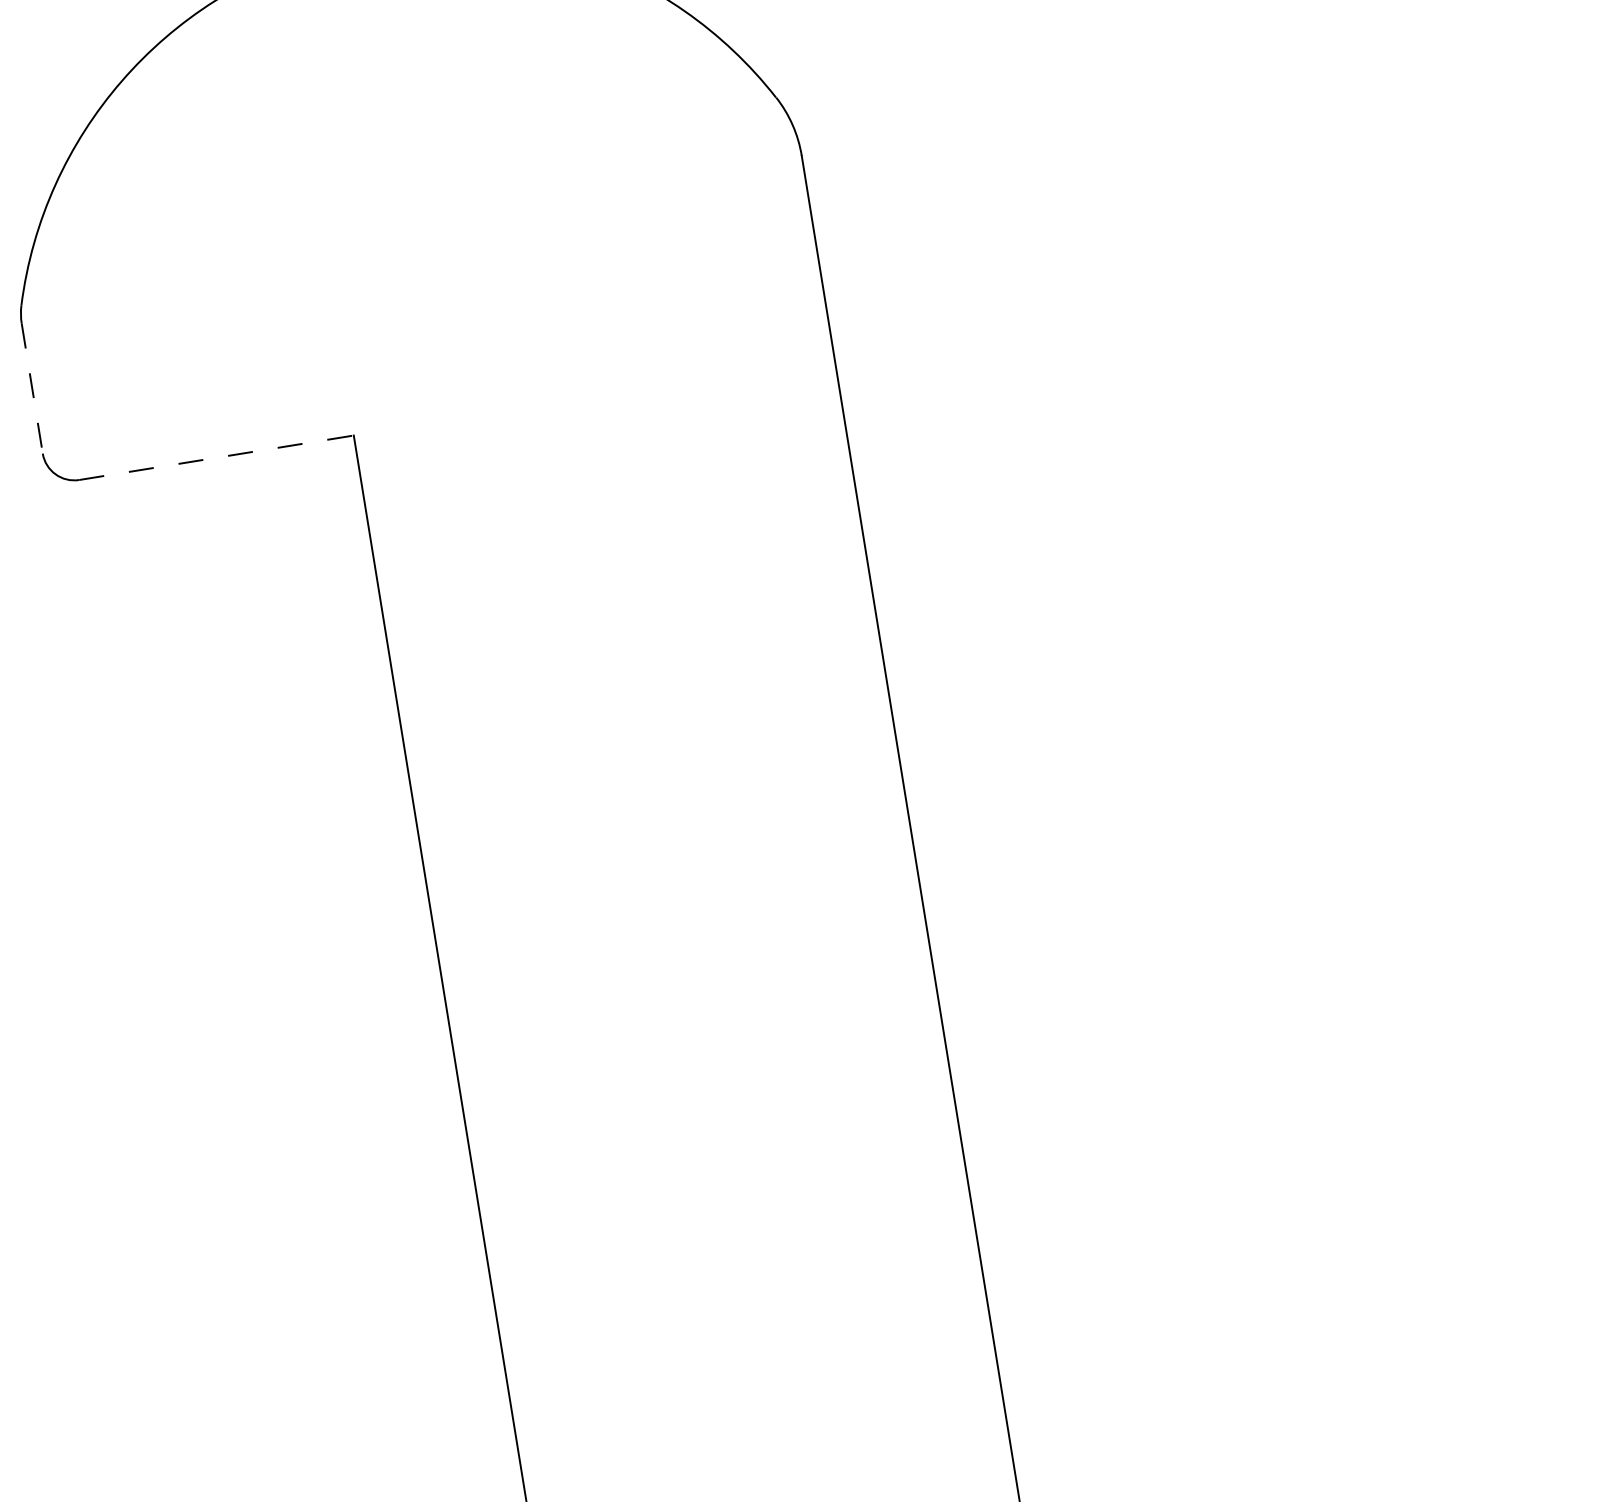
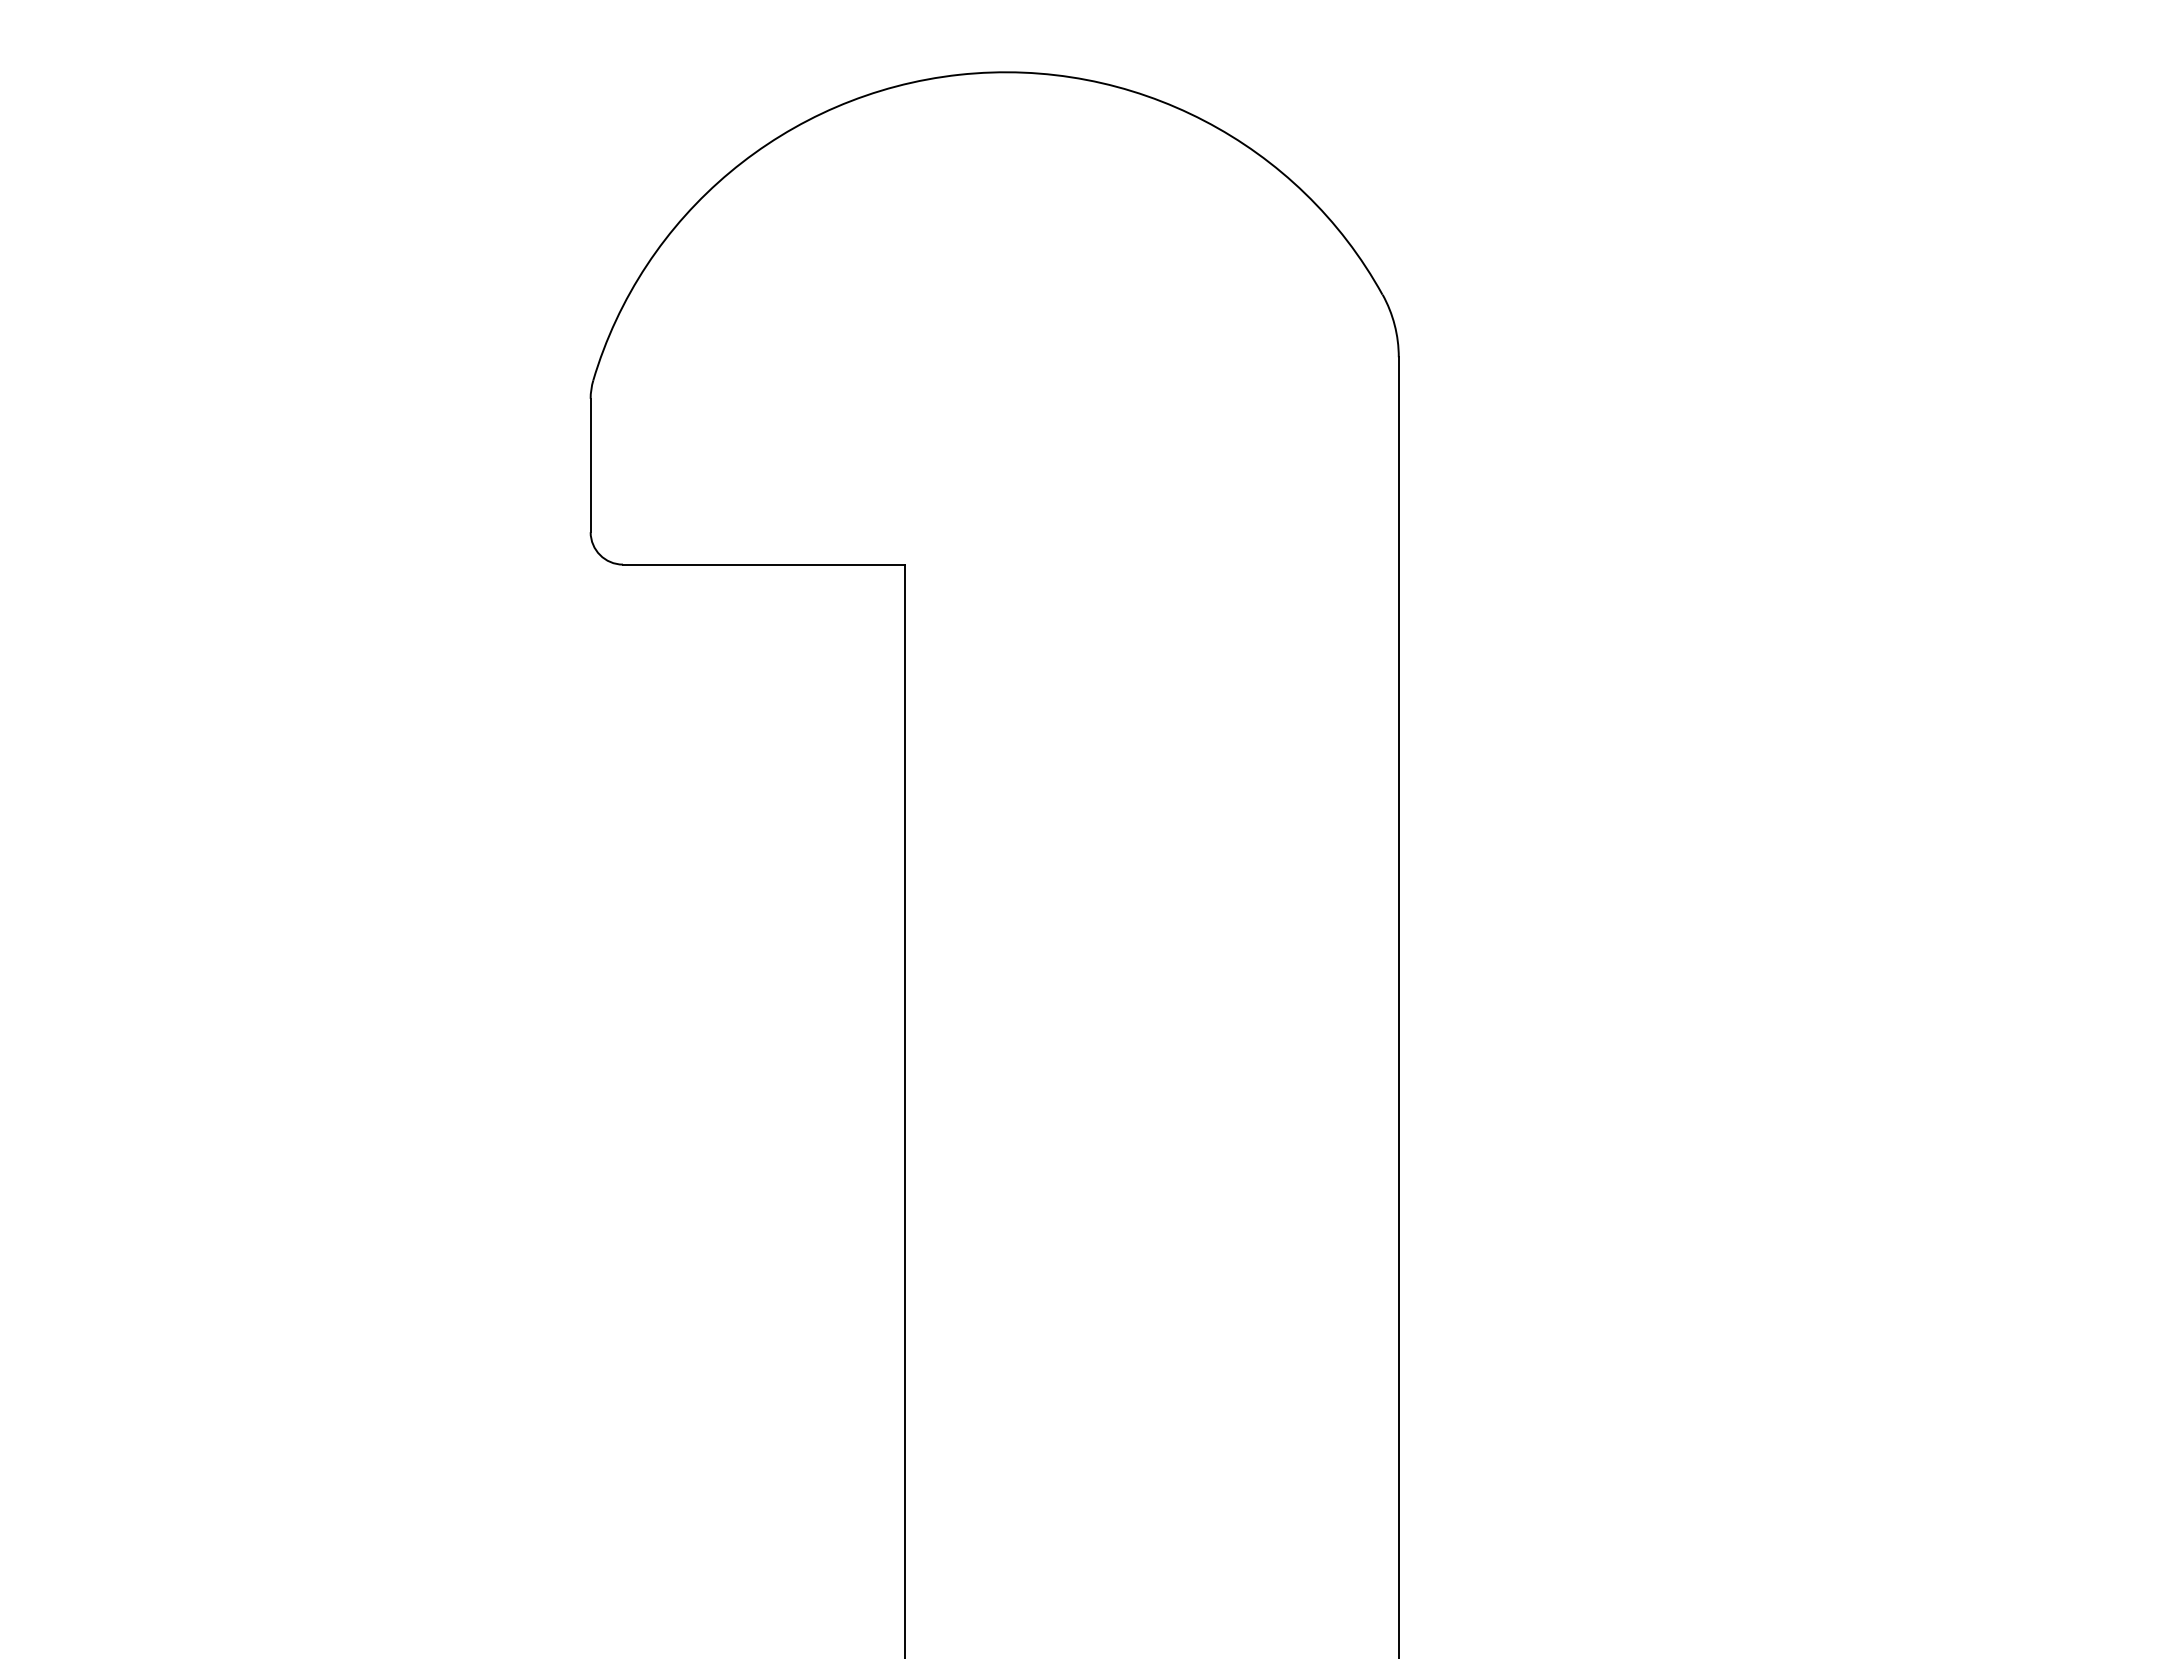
line: (32, 388) -> (590, 465), dashed -> solid
line: (216, 457) -> (763, 564), dashed -> solid

